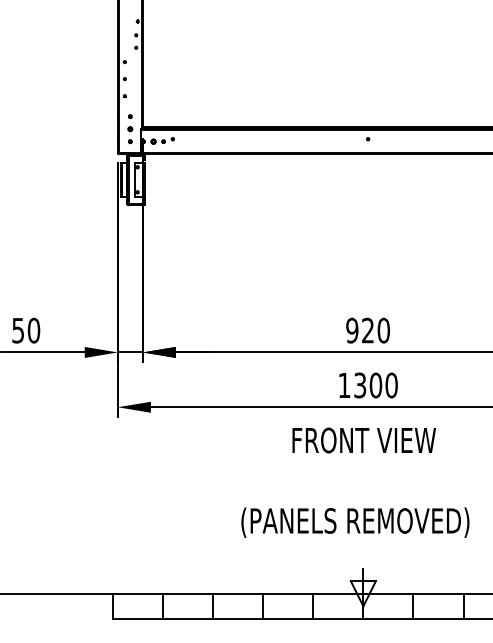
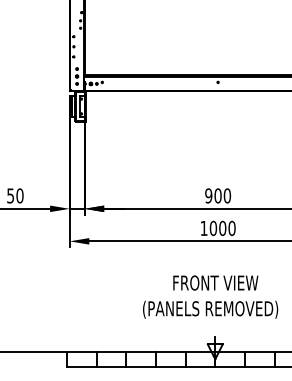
text: (367, 329) -> (217, 195), 920 -> 900
text: (360, 385) -> (213, 228), 1300 -> 1000
text: (363, 439) -> (215, 282), moved

